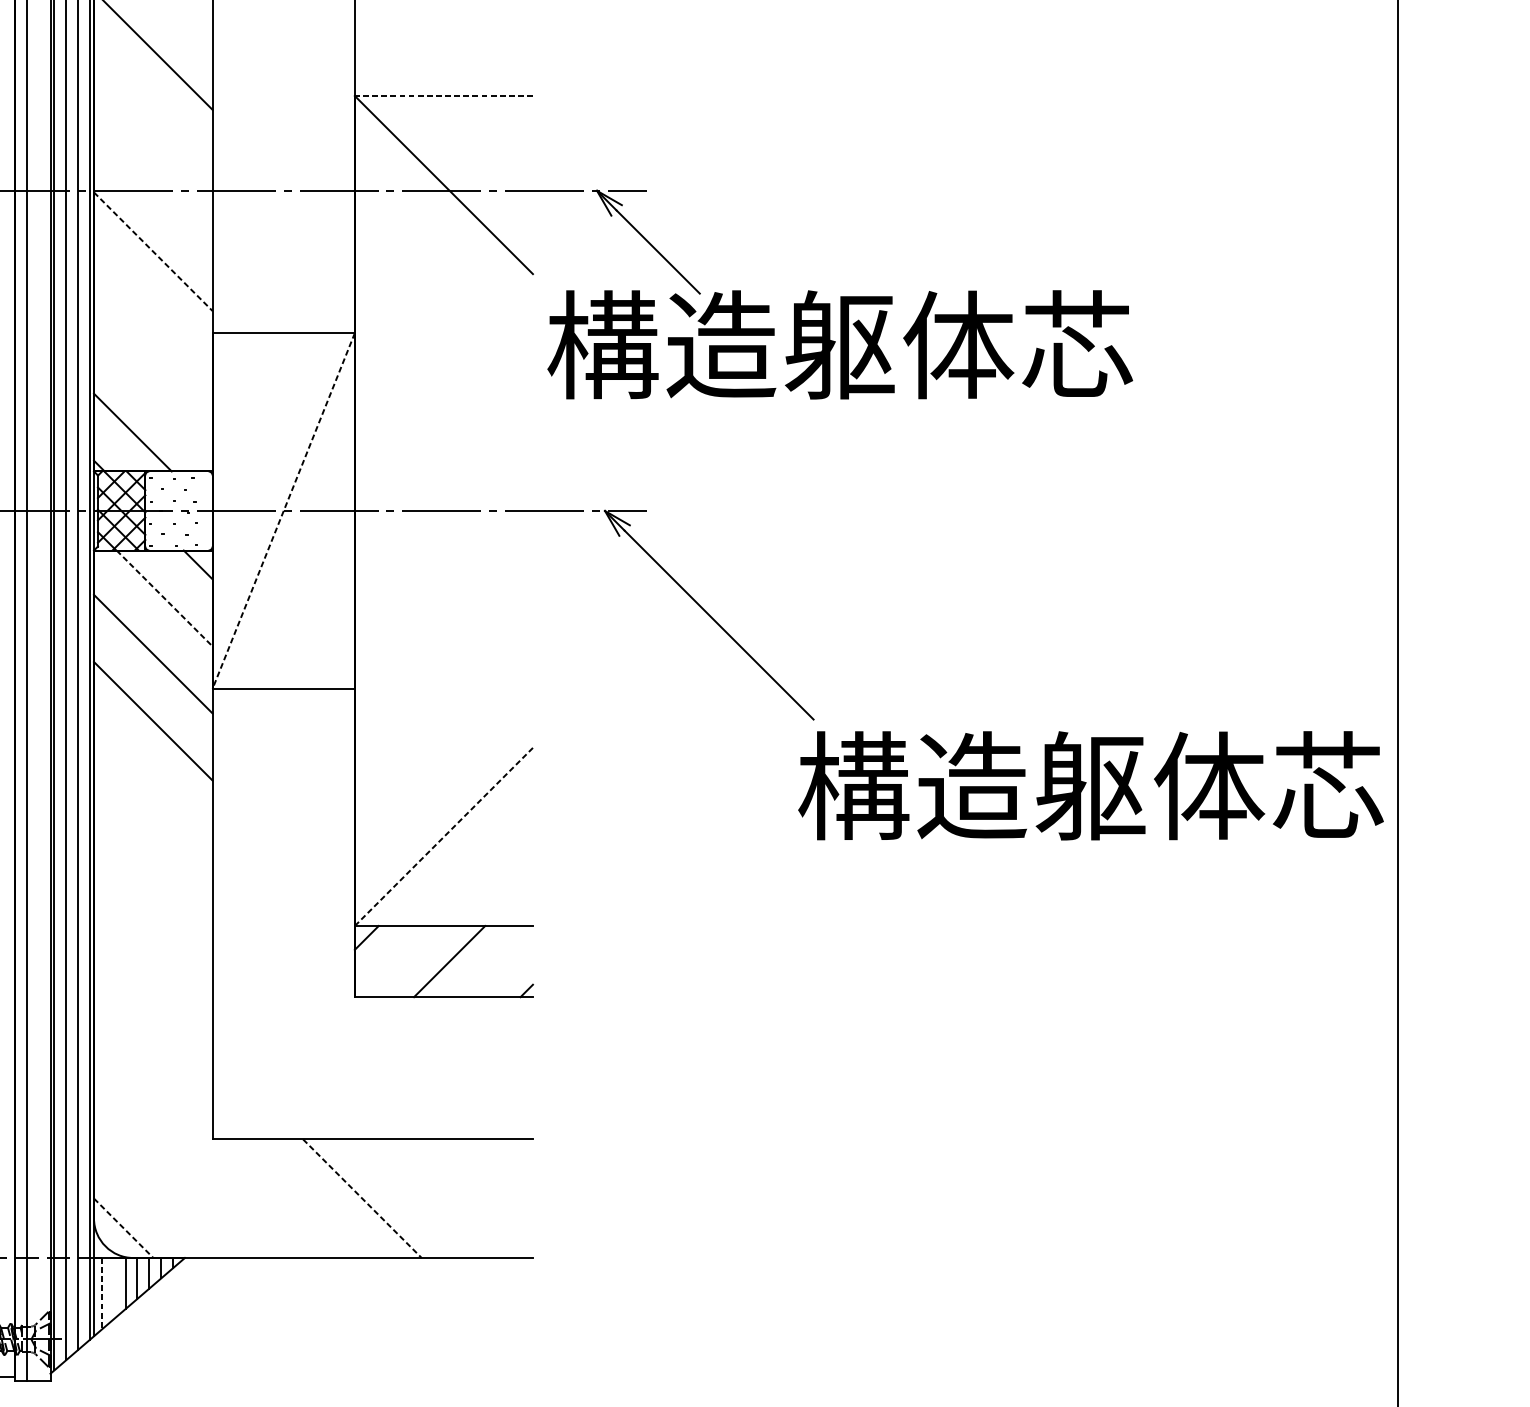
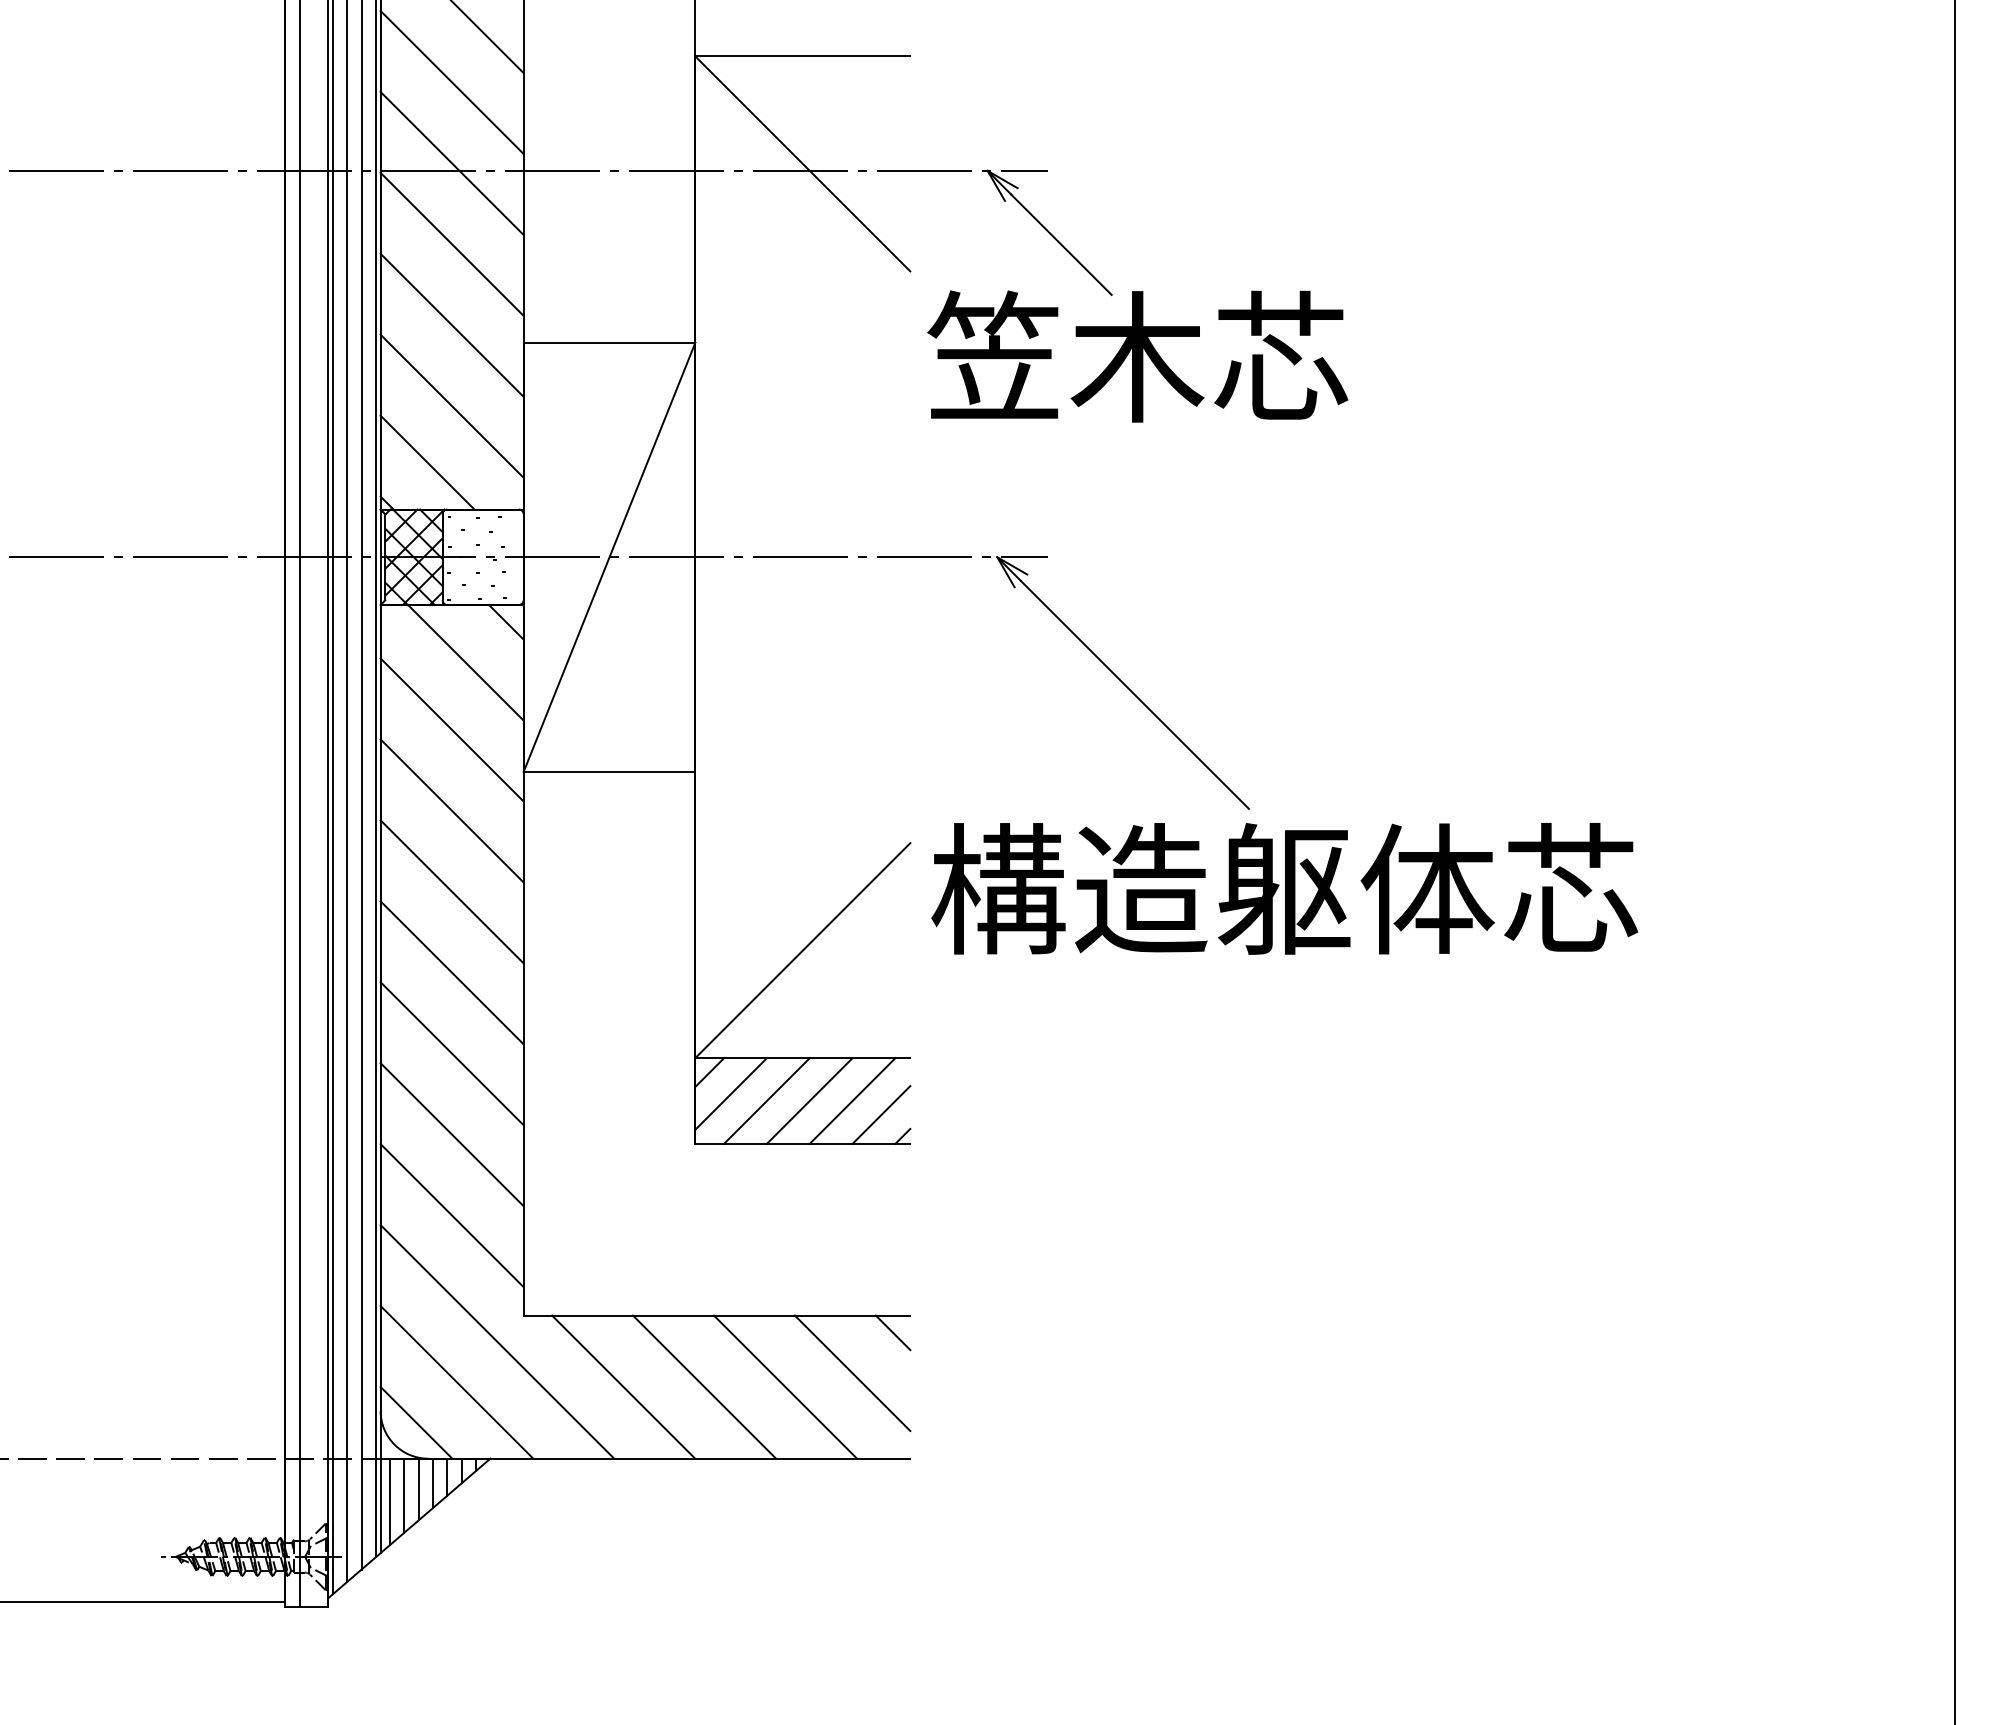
line: (443, 96) -> (802, 56), dashed -> solid
line: (152, 117) -> (451, 82), added
line: (152, 184) -> (451, 163), added
line: (153, 251) -> (452, 244), dashed -> solid
line: (152, 318) -> (451, 324), added
text: (839, 344) -> (1280, 356), 構造躯体芯 -> 笠木芯
line: (152, 385) -> (451, 405), added
line: (283, 511) -> (609, 557), dashed -> solid
line: (164, 598) -> (465, 662), dashed -> solid
text: (1090, 785) -> (1284, 888), moved
line: (152, 787) -> (451, 891), added
line: (443, 836) -> (802, 950), dashed -> solid
line: (152, 855) -> (451, 972), added
line: (152, 922) -> (451, 1053), added
line: (384, 955) -> (731, 1093), added
line: (413, 961) -> (766, 1100), added
line: (485, 961) -> (852, 1100), added
line: (509, 972) -> (881, 1114), added
line: (152, 989) -> (451, 1134), added
line: (152, 1056) -> (451, 1215), added
line: (518, 1153) -> (892, 1332), added
line: (190, 1160) -> (497, 1341), added
line: (485, 1187) -> (852, 1373), added
line: (156, 1194) -> (456, 1381), added
line: (295, 1198) -> (623, 1386), added
line: (429, 1198) -> (785, 1386), added
line: (362, 1199) -> (704, 1387), dashed -> solid
line: (123, 1228) -> (416, 1422), dashed -> solid
line: (113, 1288) -> (404, 1495), added
line: (102, 1294) -> (390, 1502), dashed -> solid

